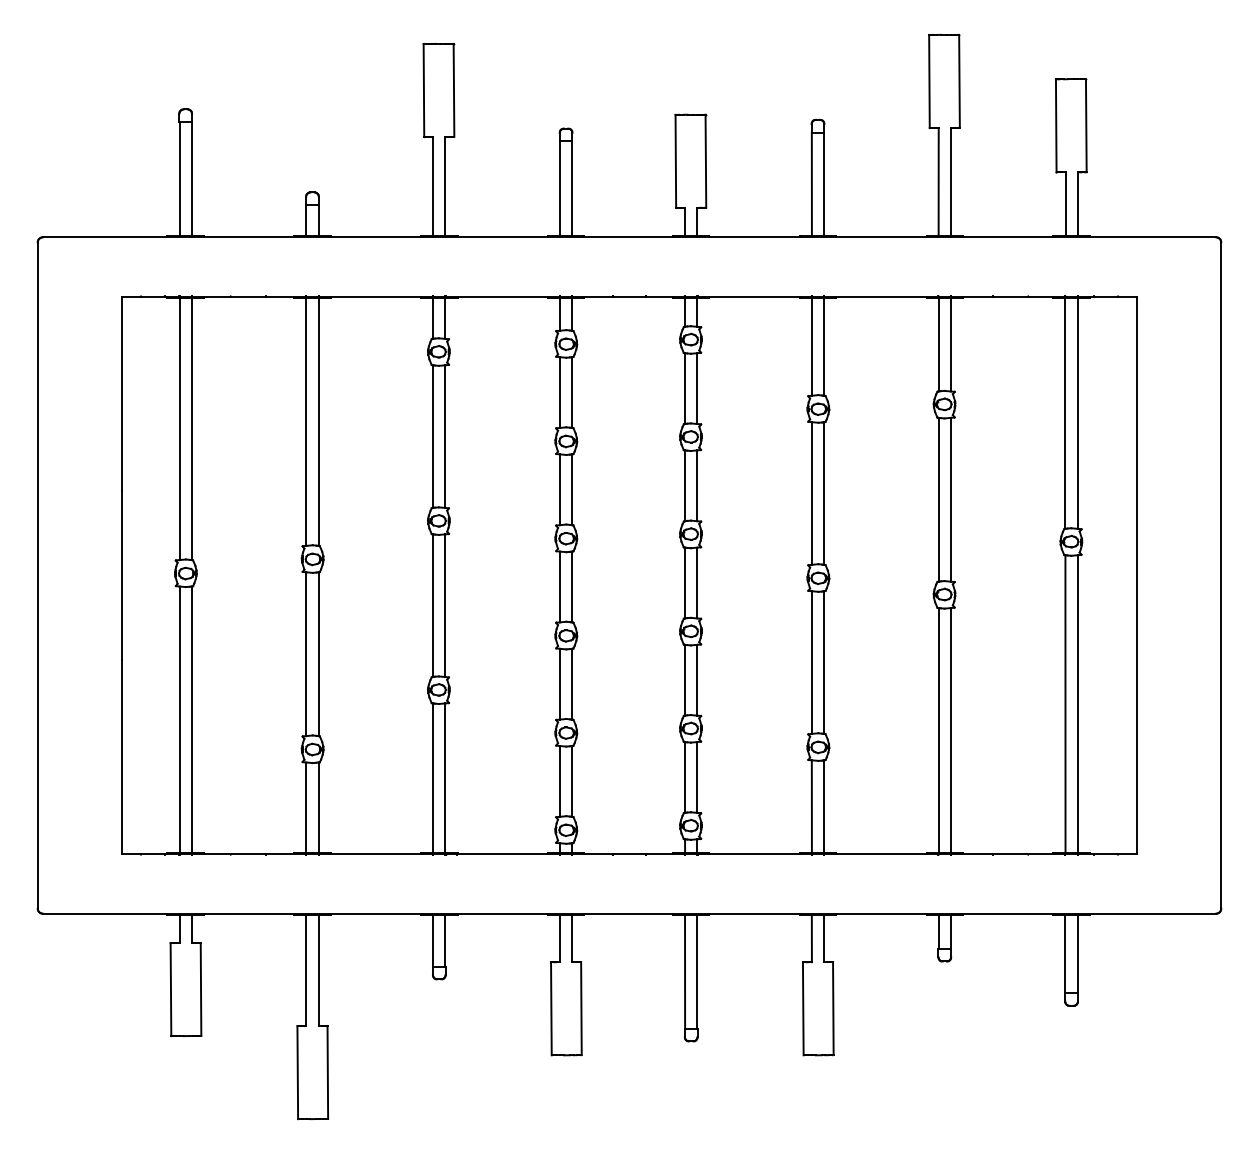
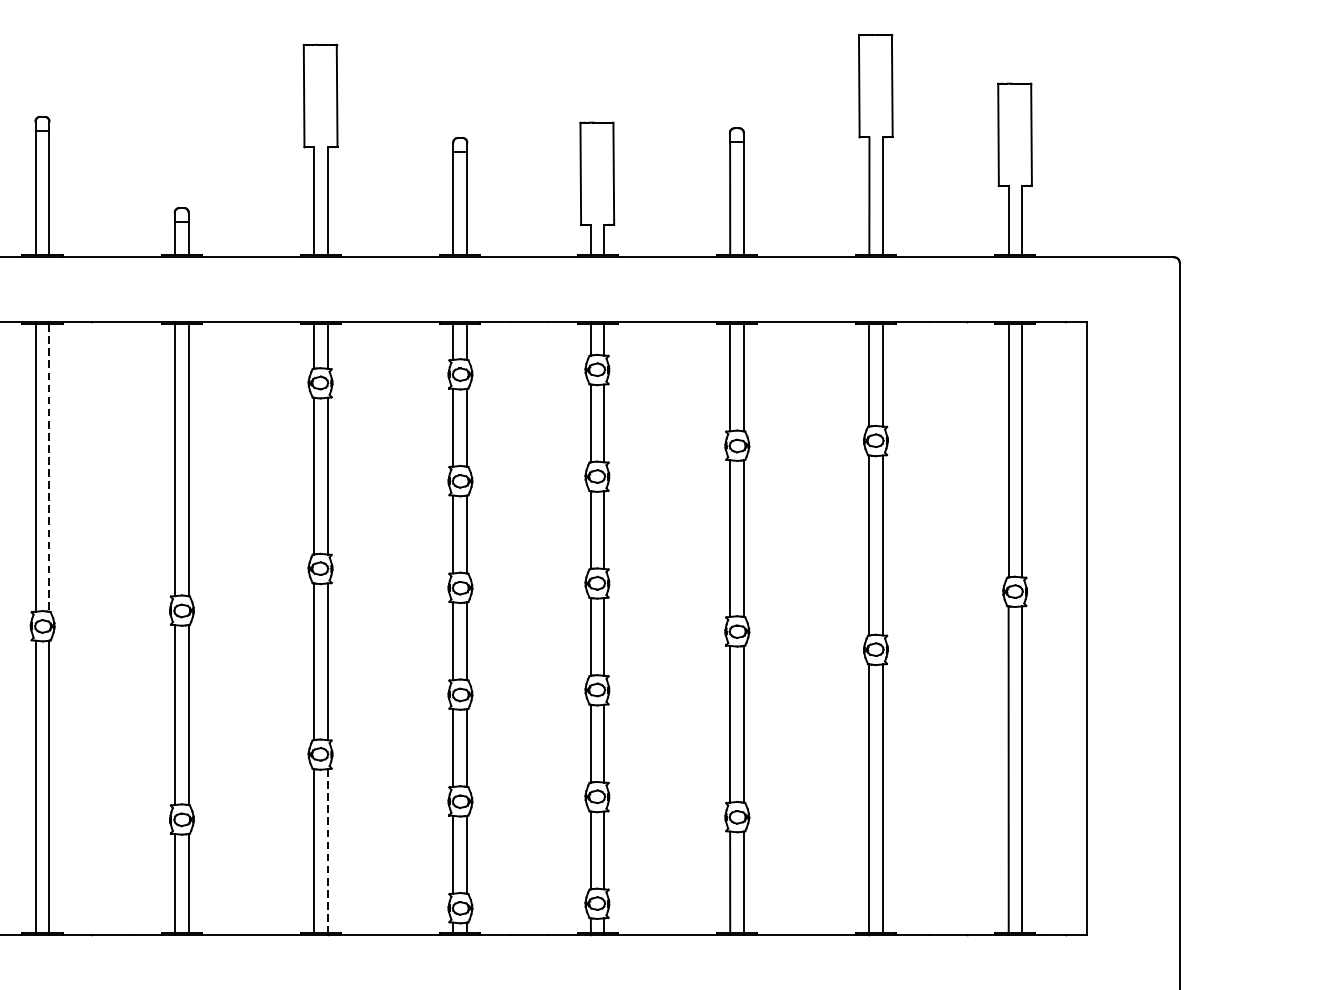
line: (191, 429) -> (48, 468), solid -> dashed
line: (445, 778) -> (327, 851), solid -> dashed

